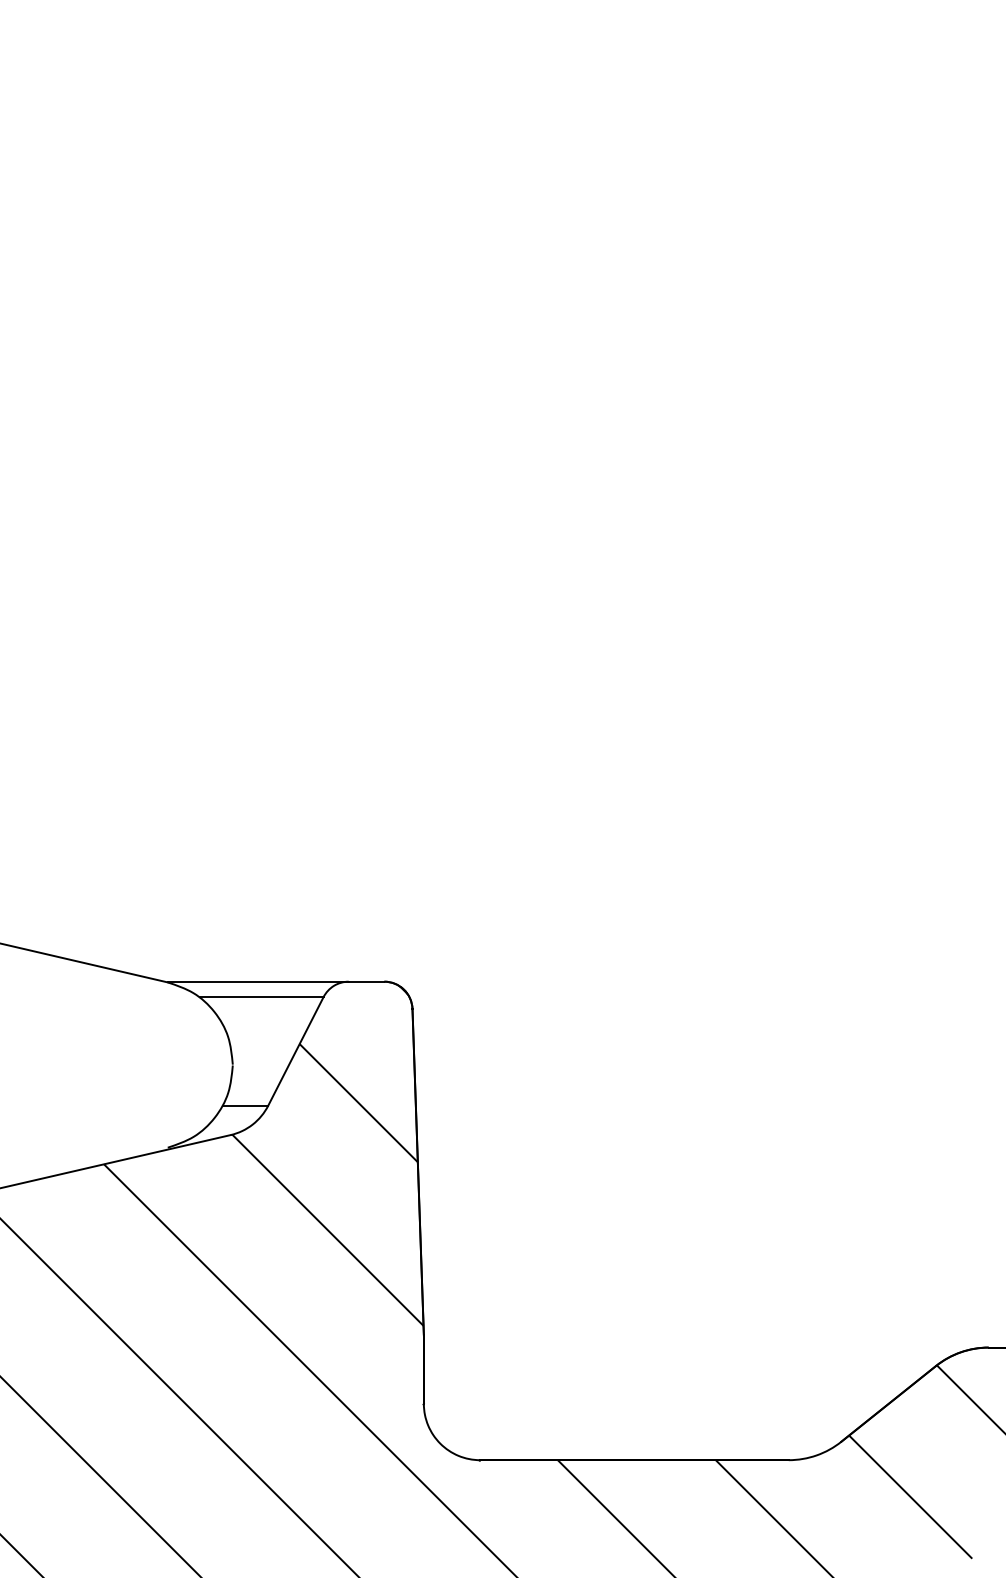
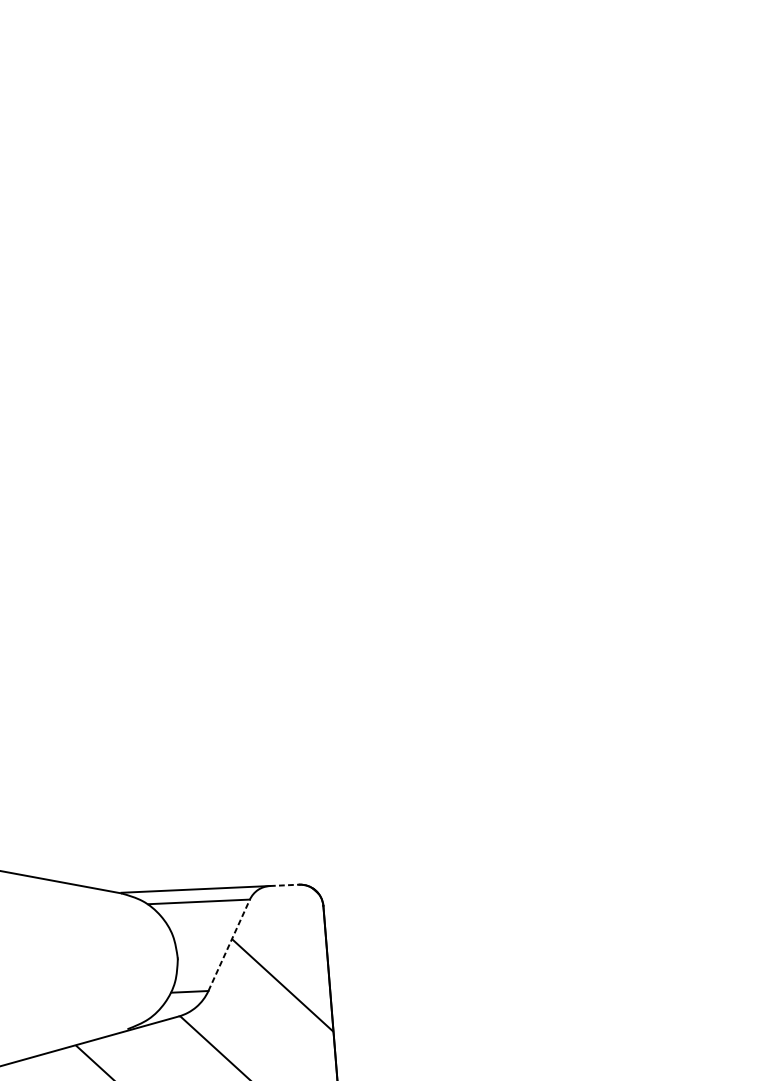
line: (366, 981) -> (284, 885), solid -> dashed
line: (296, 1050) -> (229, 944), solid -> dashed

